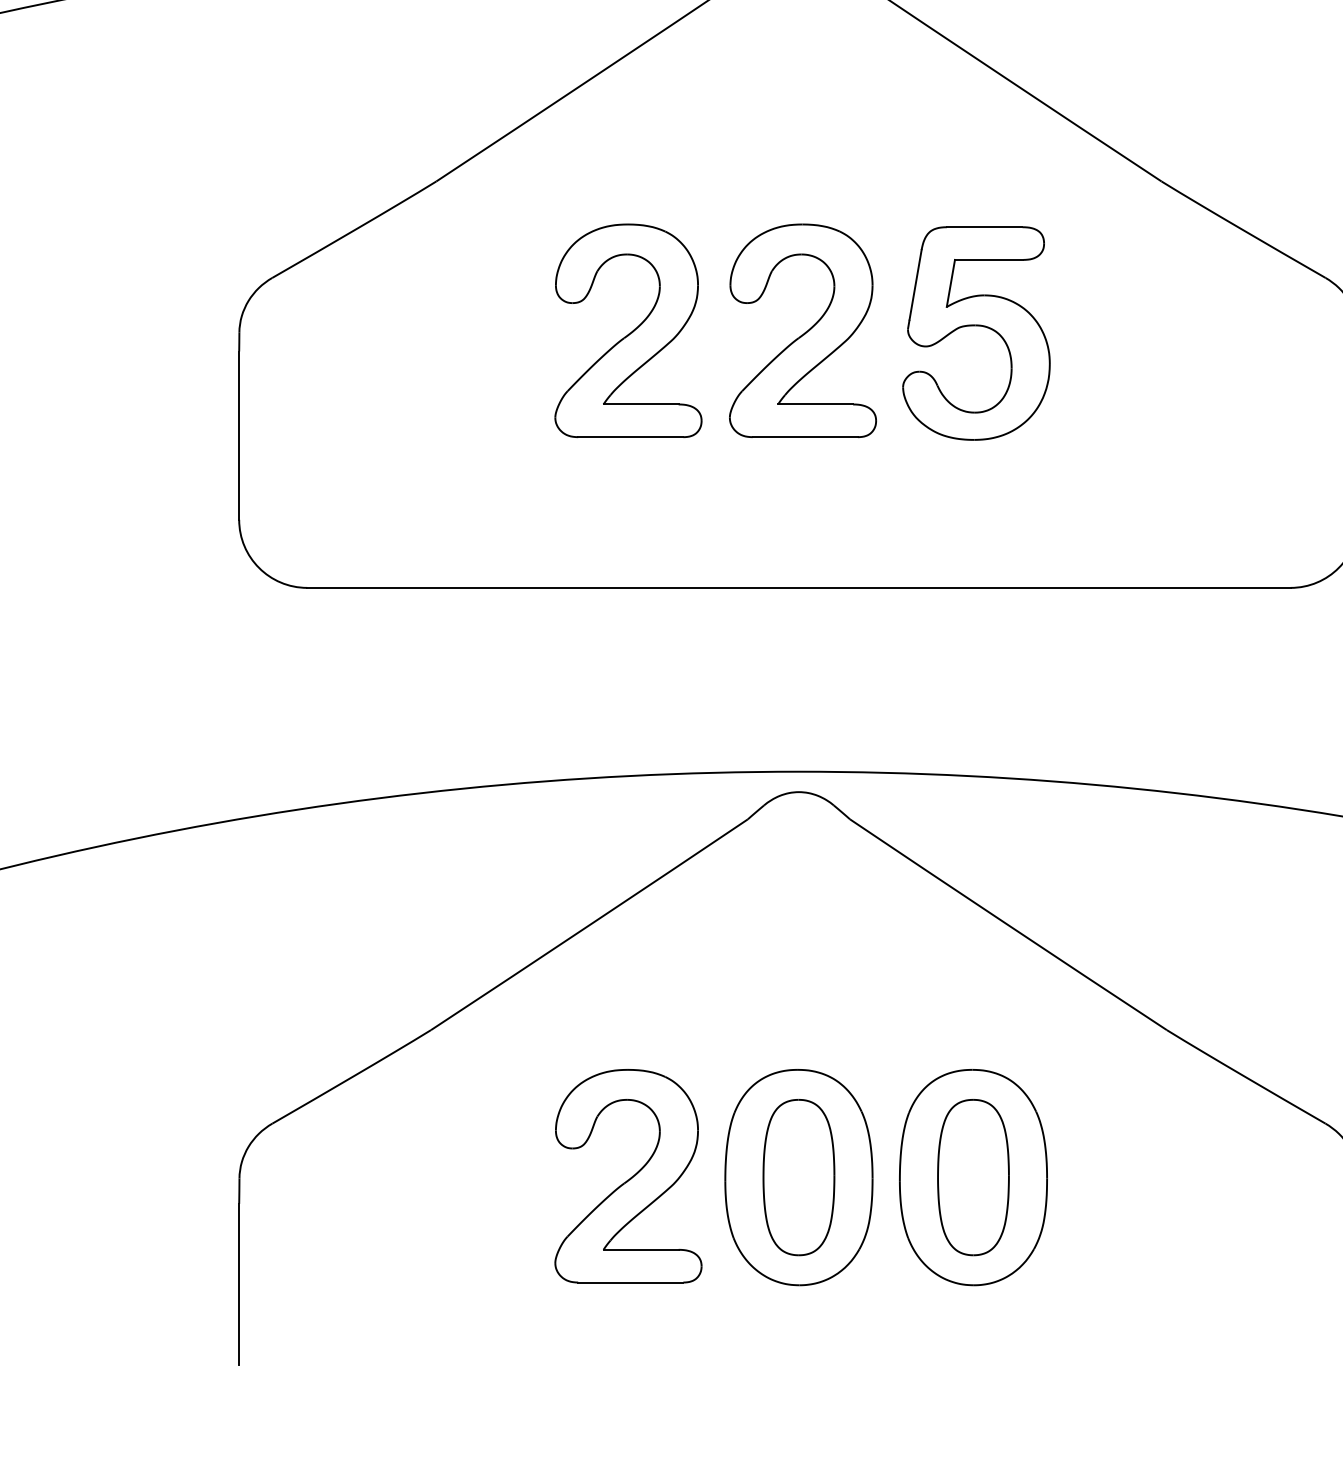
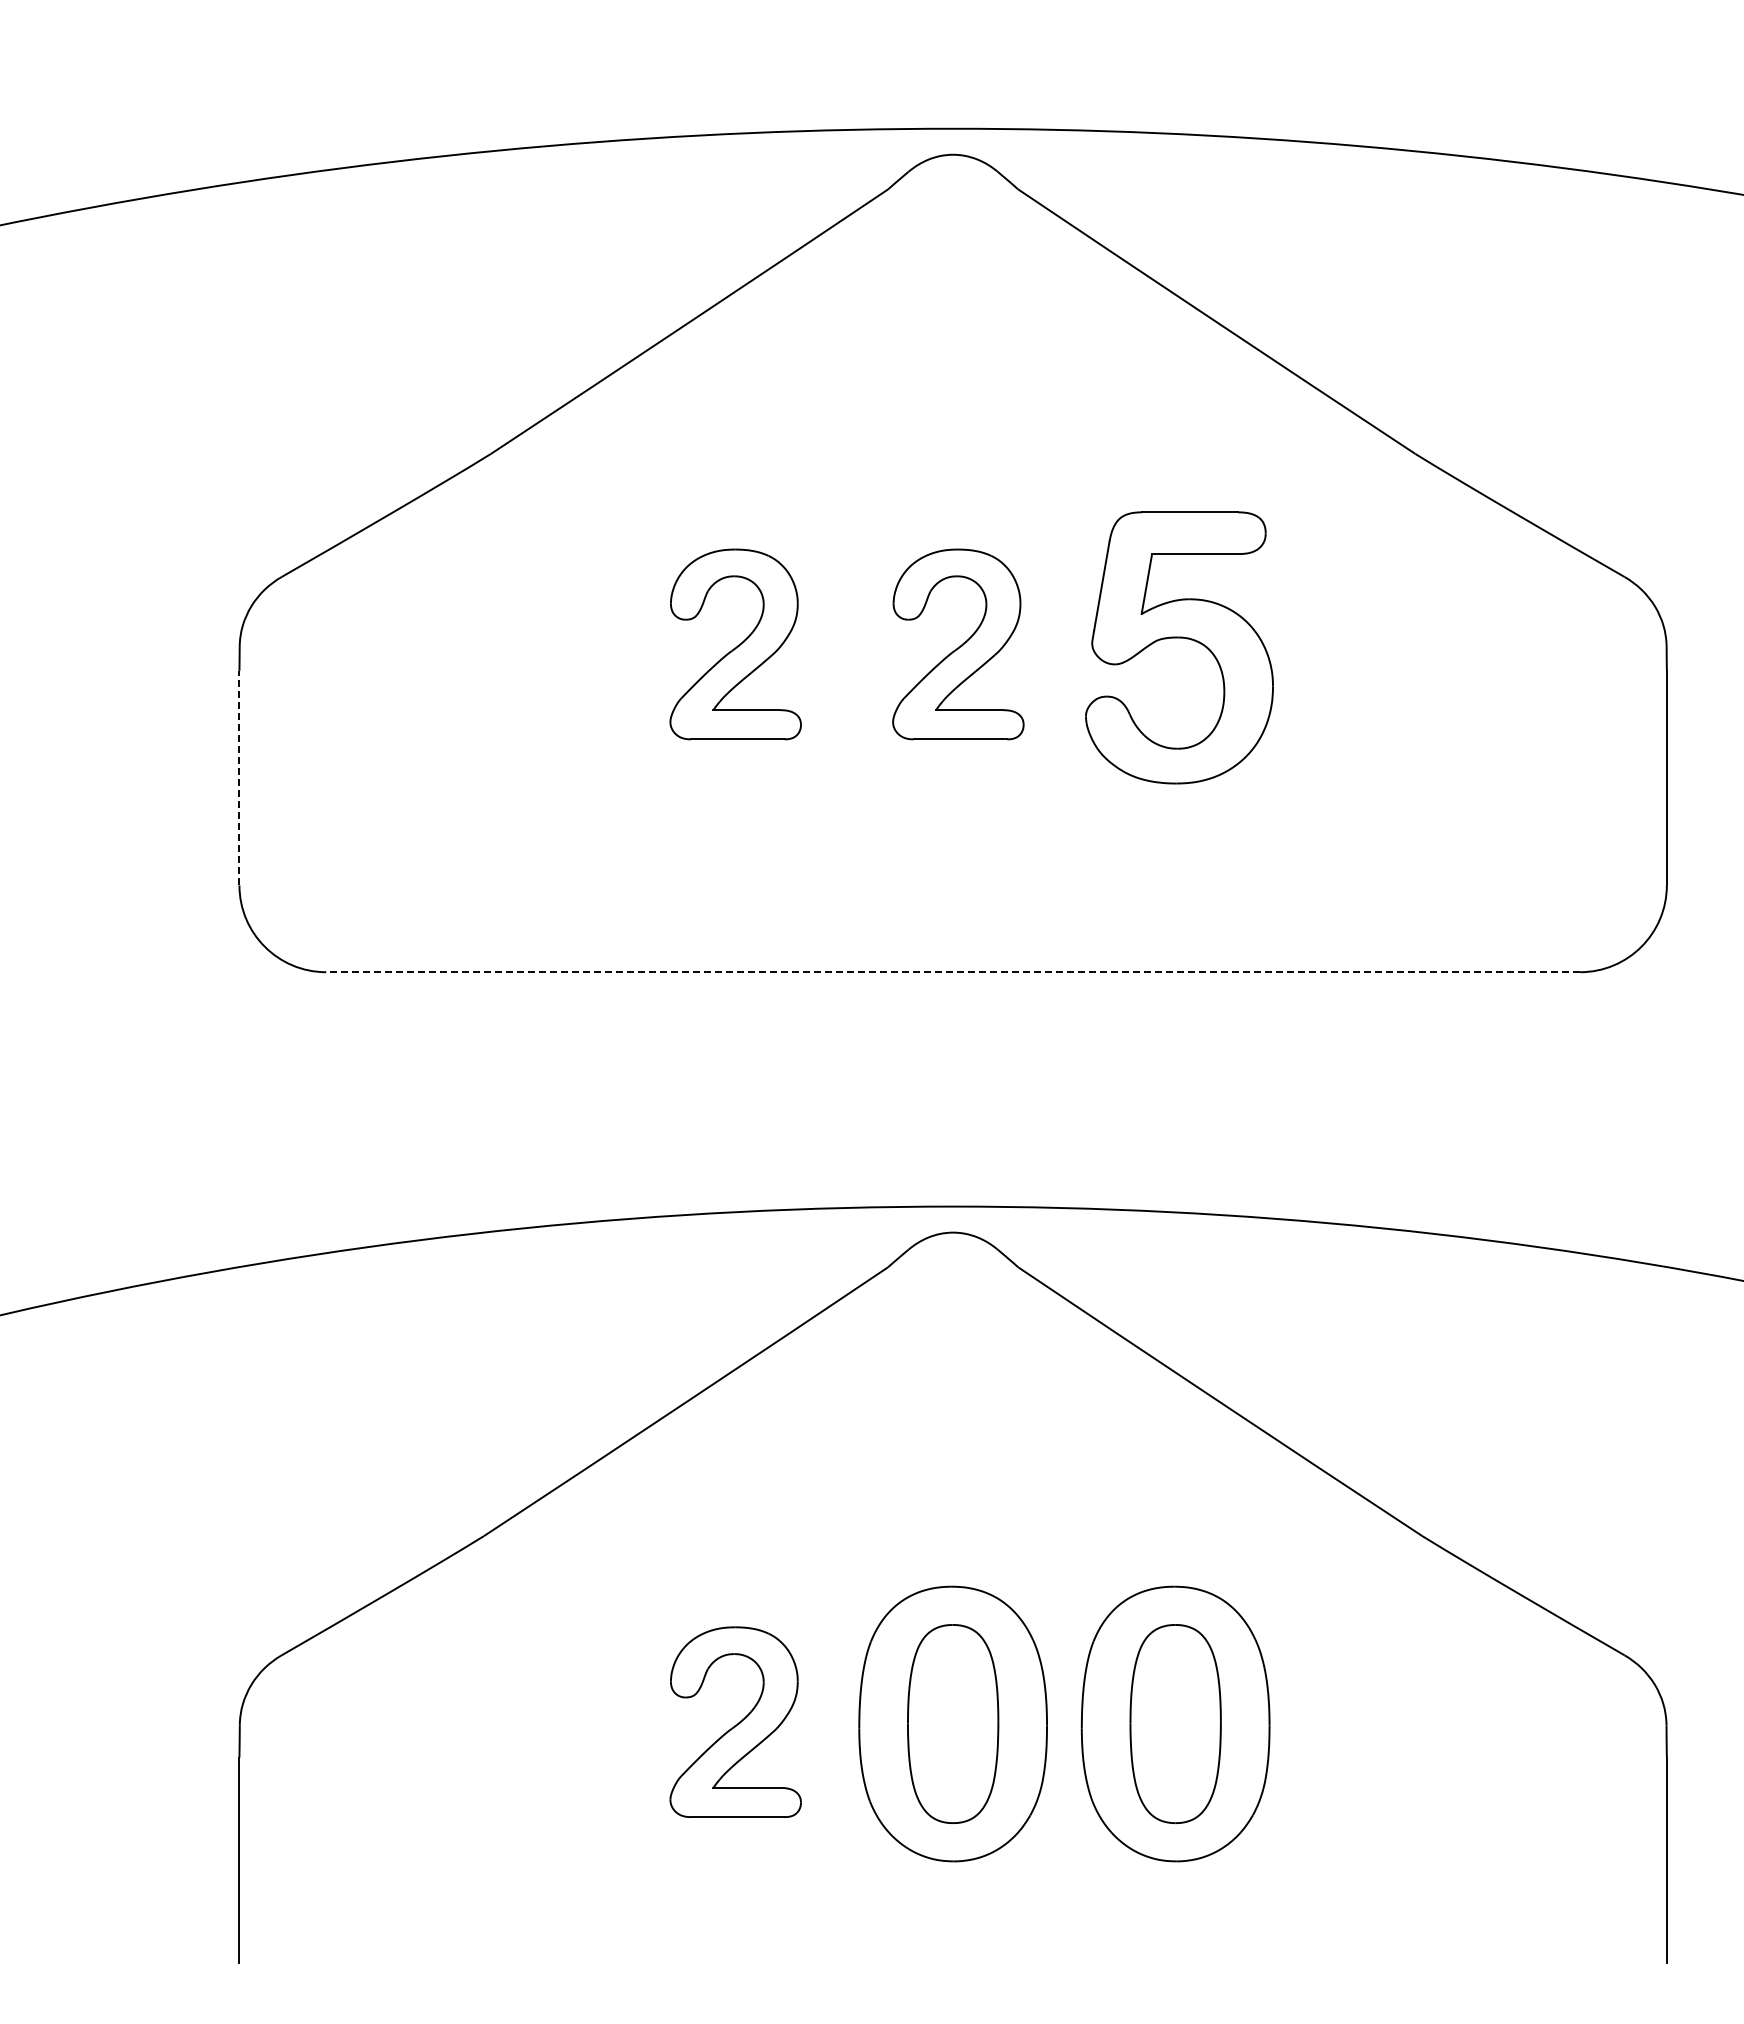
part: (628, 330) -> (735, 644), size x0.7
part: (803, 330) -> (958, 644), size x0.7
line: (239, 435) -> (239, 777), solid -> dashed
line: (799, 588) -> (953, 972), solid -> dashed
part: (628, 1175) -> (735, 1721), size x0.7

